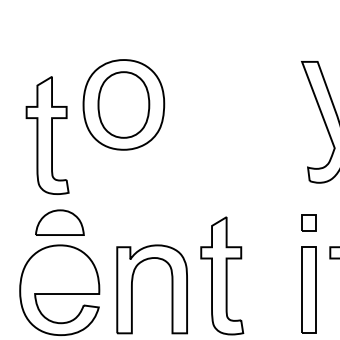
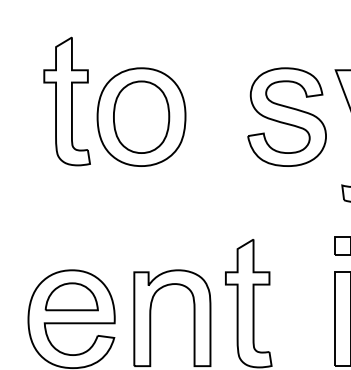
part: (256, 104) -> (286, 116), added
part: (47, 135) -> (67, 101), moved
part: (59, 222) -> (71, 296), moved

